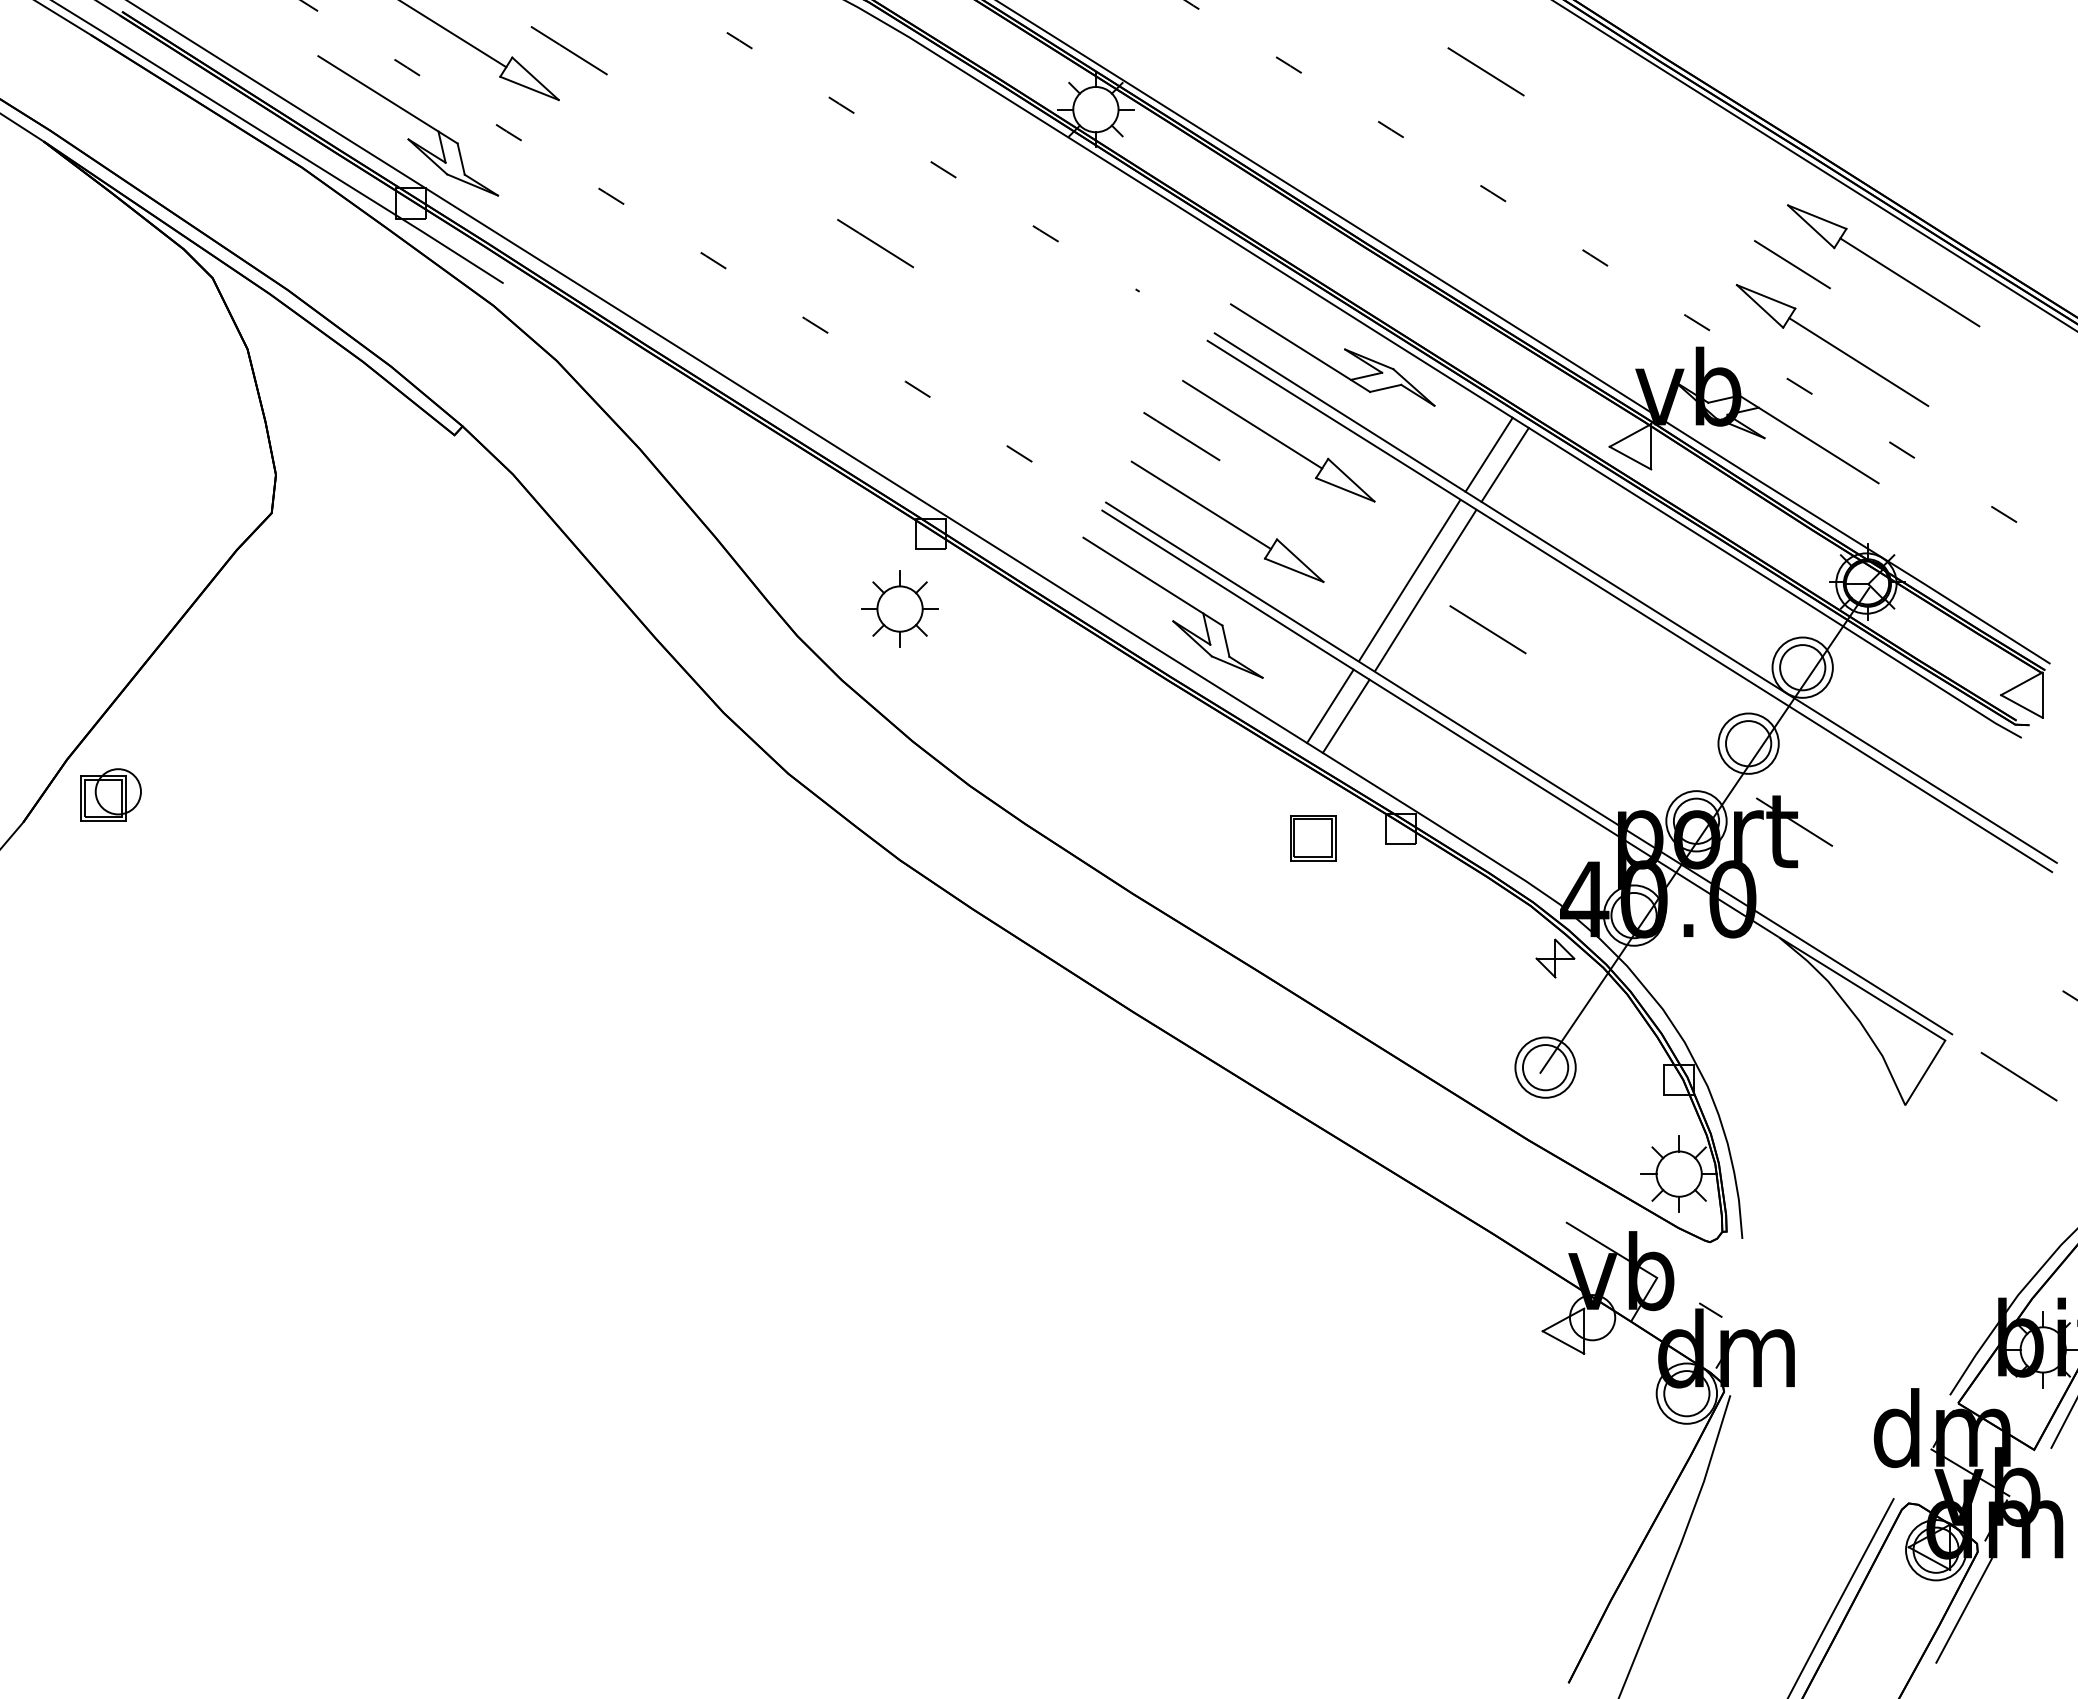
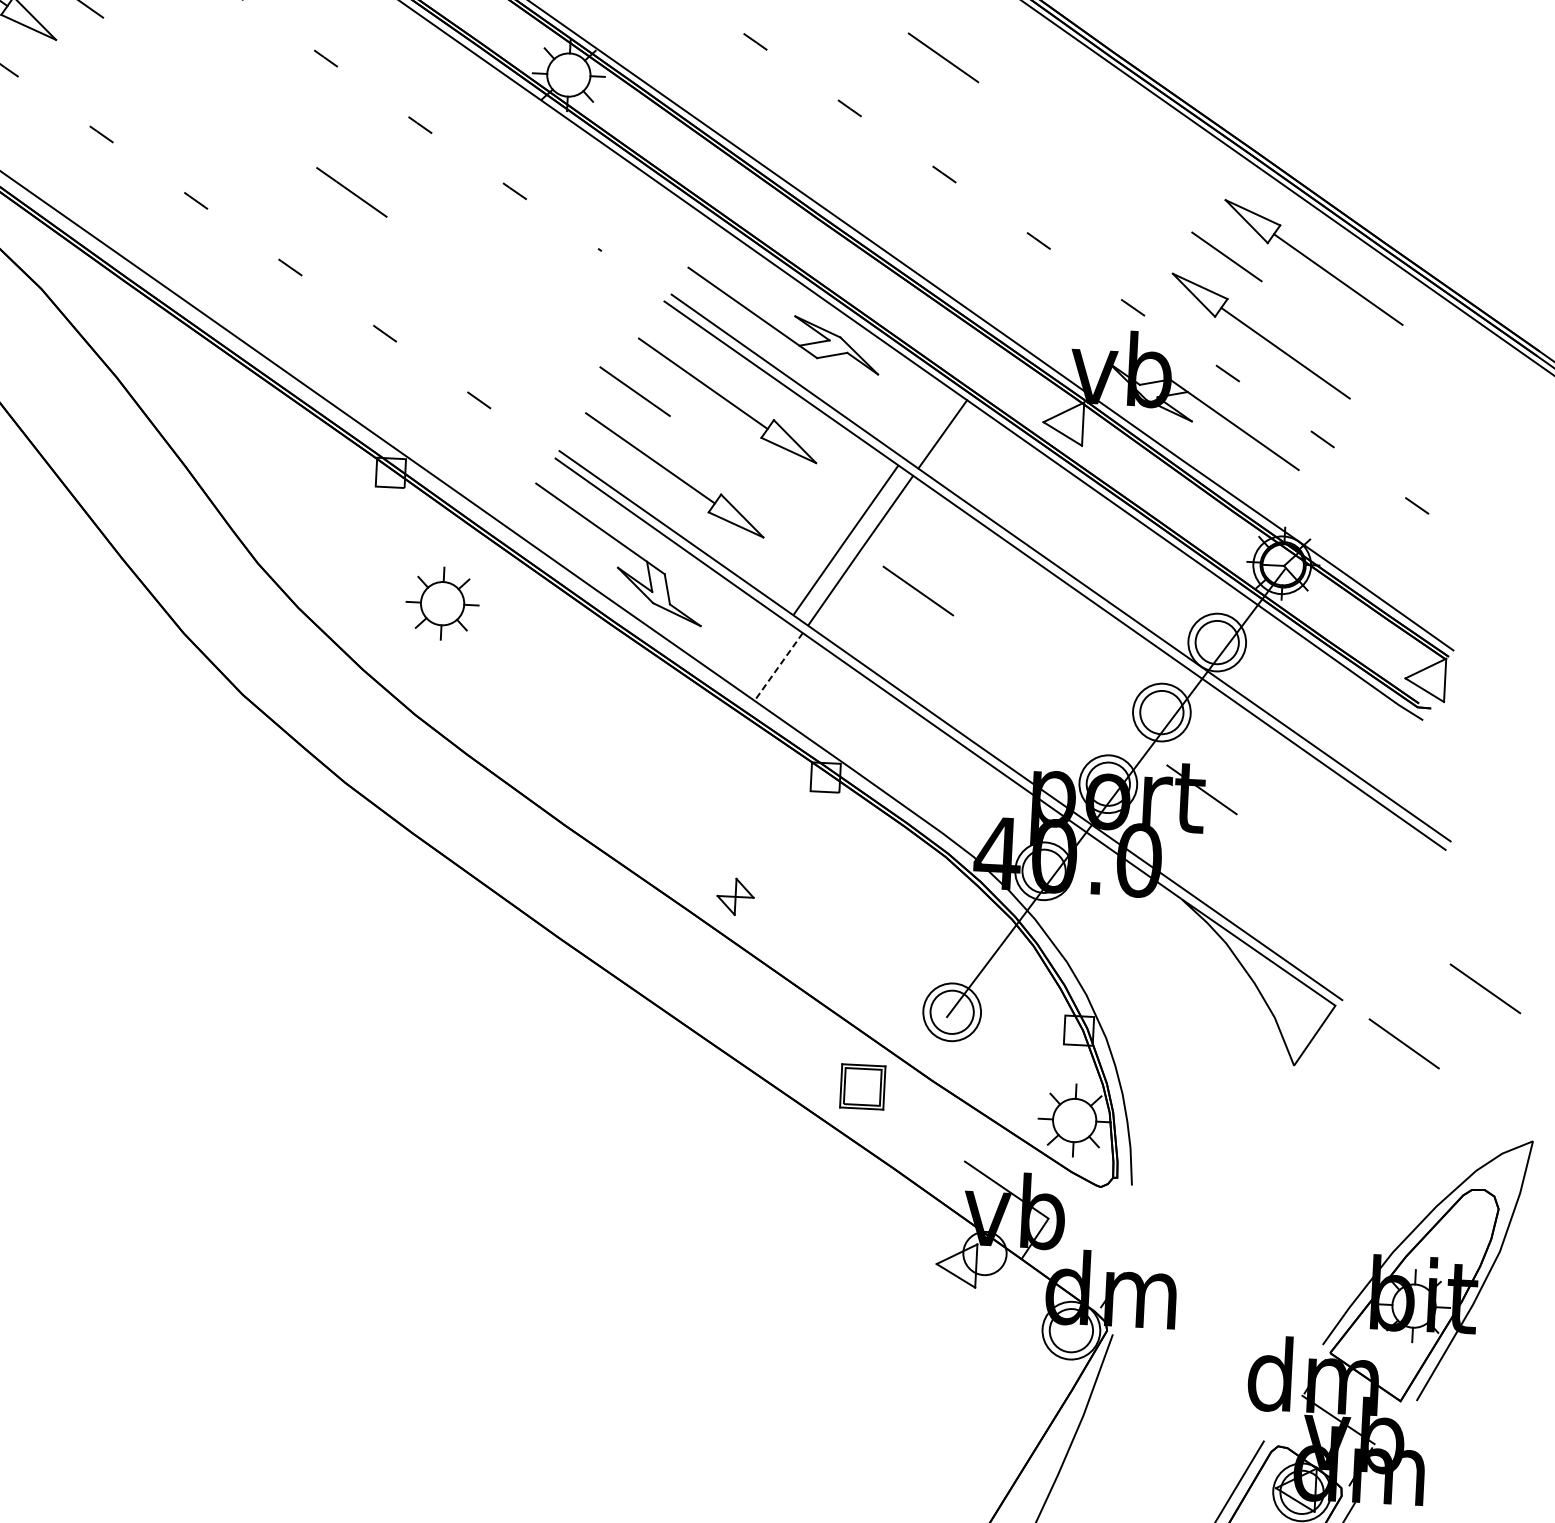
line: (1488, 454) -> (927, 423), removed
part: (899, 608) -> (442, 603), moved
line: (1330, 706) -> (764, 656), removed
line: (1345, 716) -> (777, 667), solid -> dashed
part: (1313, 838) -> (863, 1087), moved
part: (1555, 958) -> (735, 896), moved
line: (1710, 1310) -> (1098, 1252), removed

